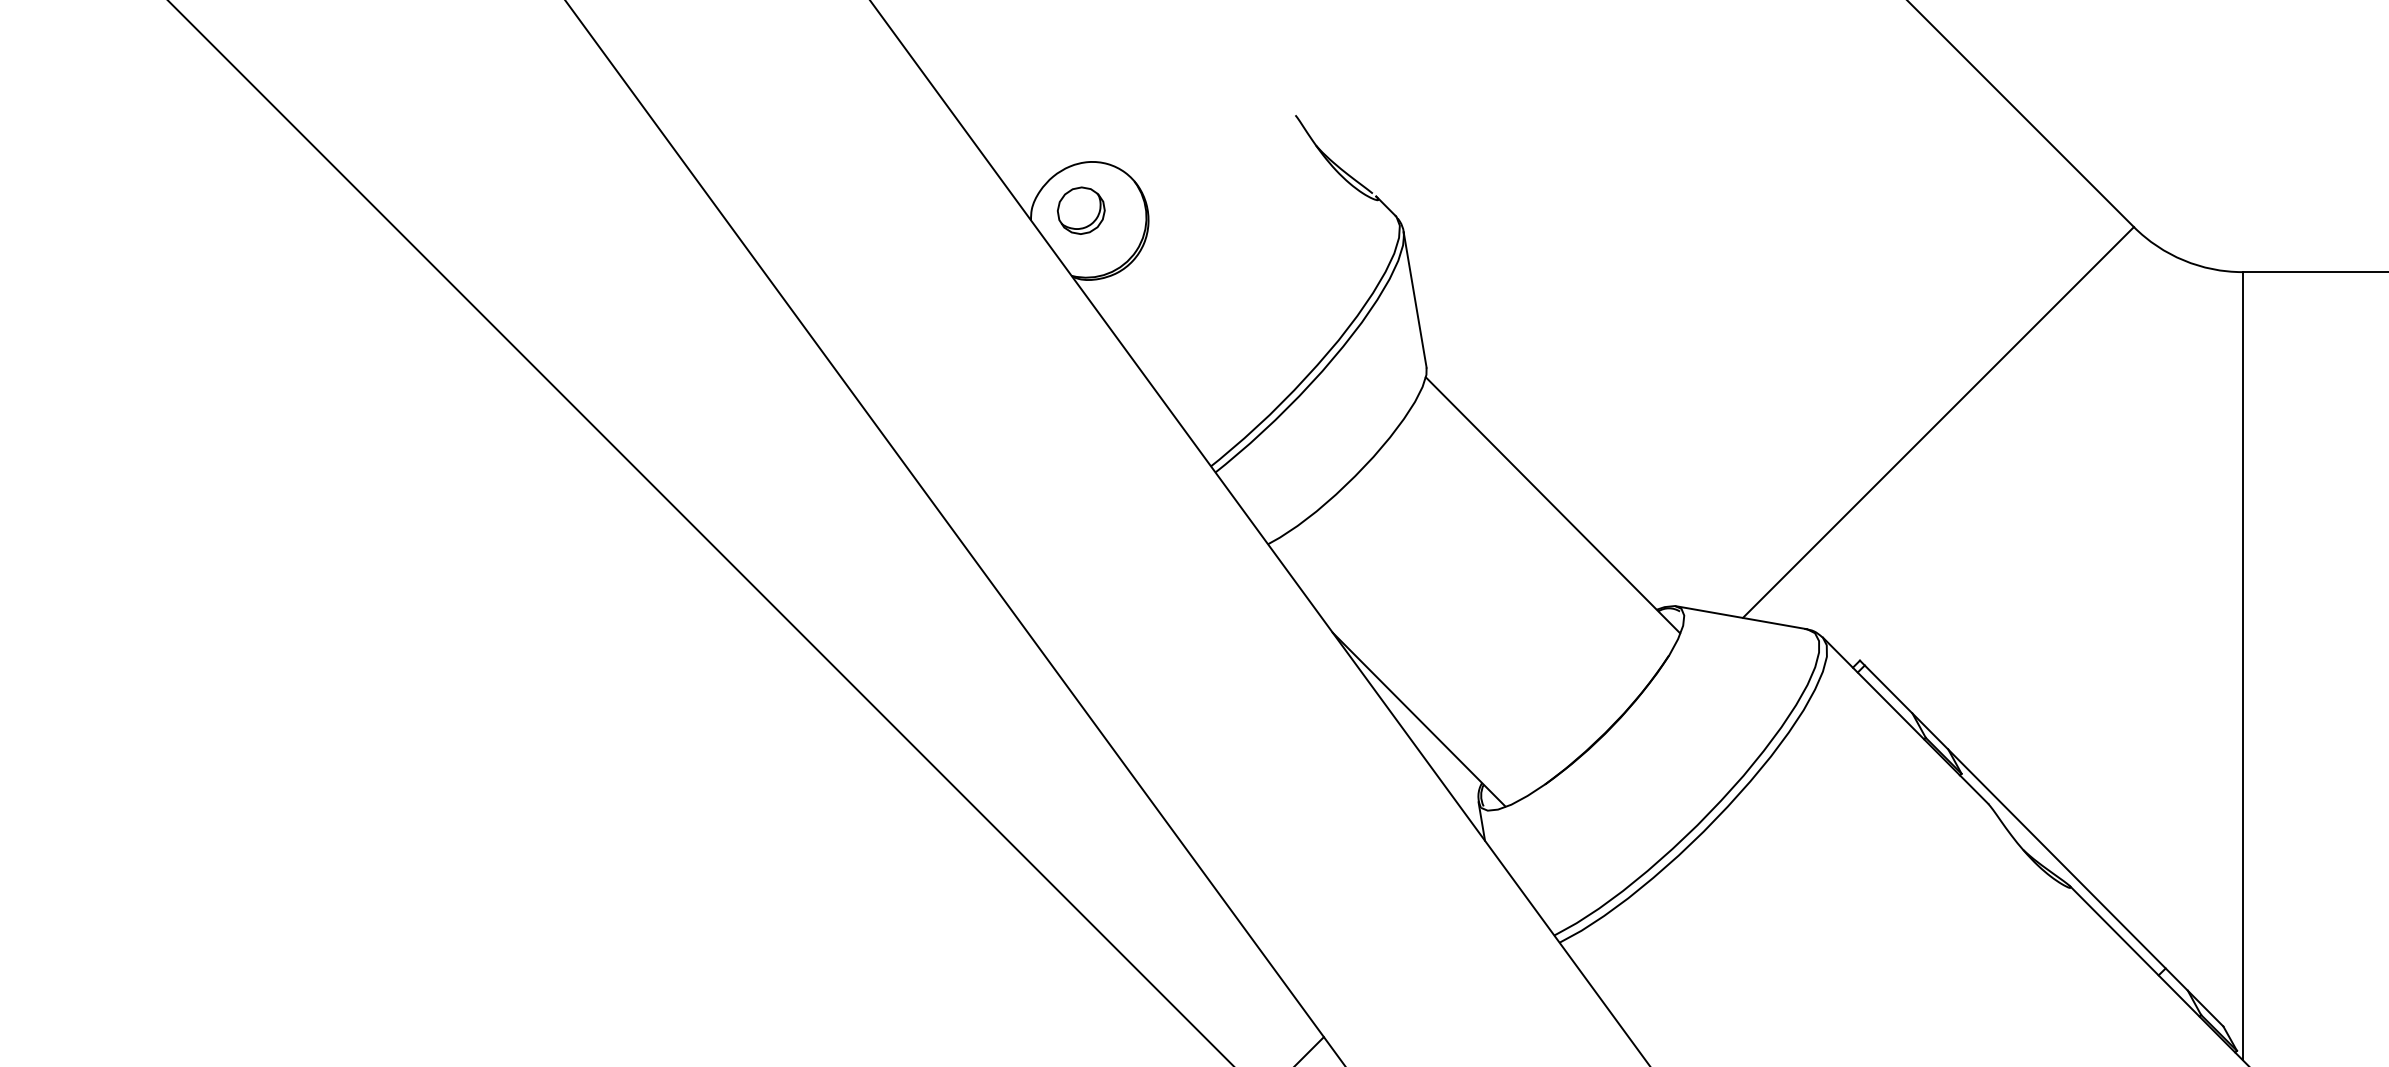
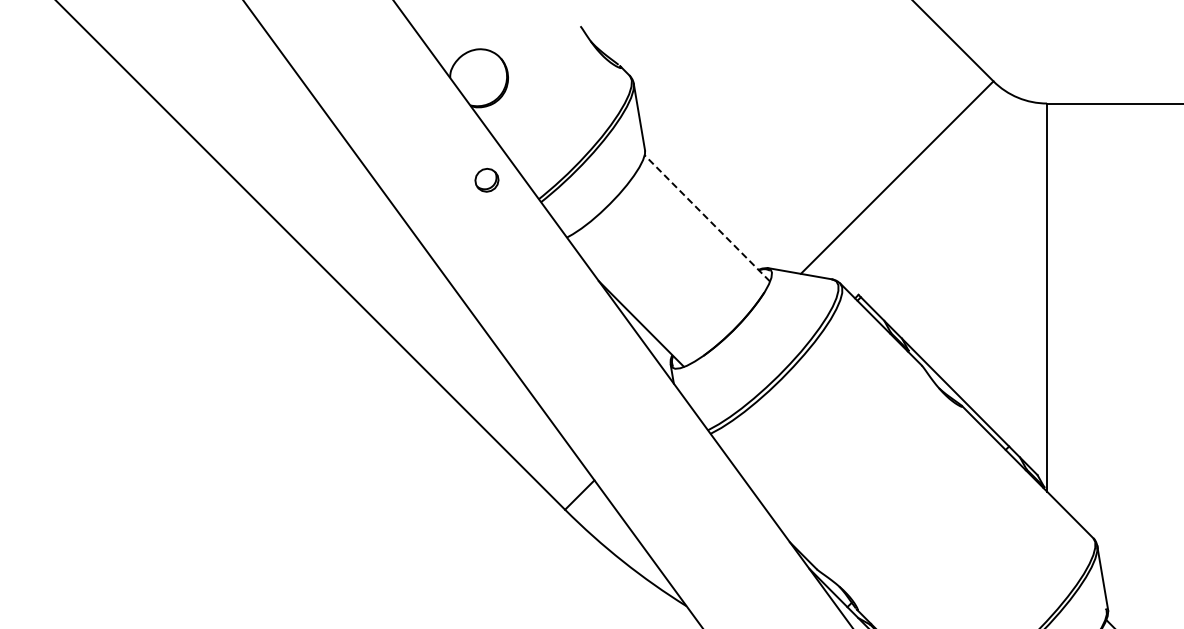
part: (1080, 211) -> (486, 180), moved
line: (1553, 505) -> (707, 218), solid -> dashed

